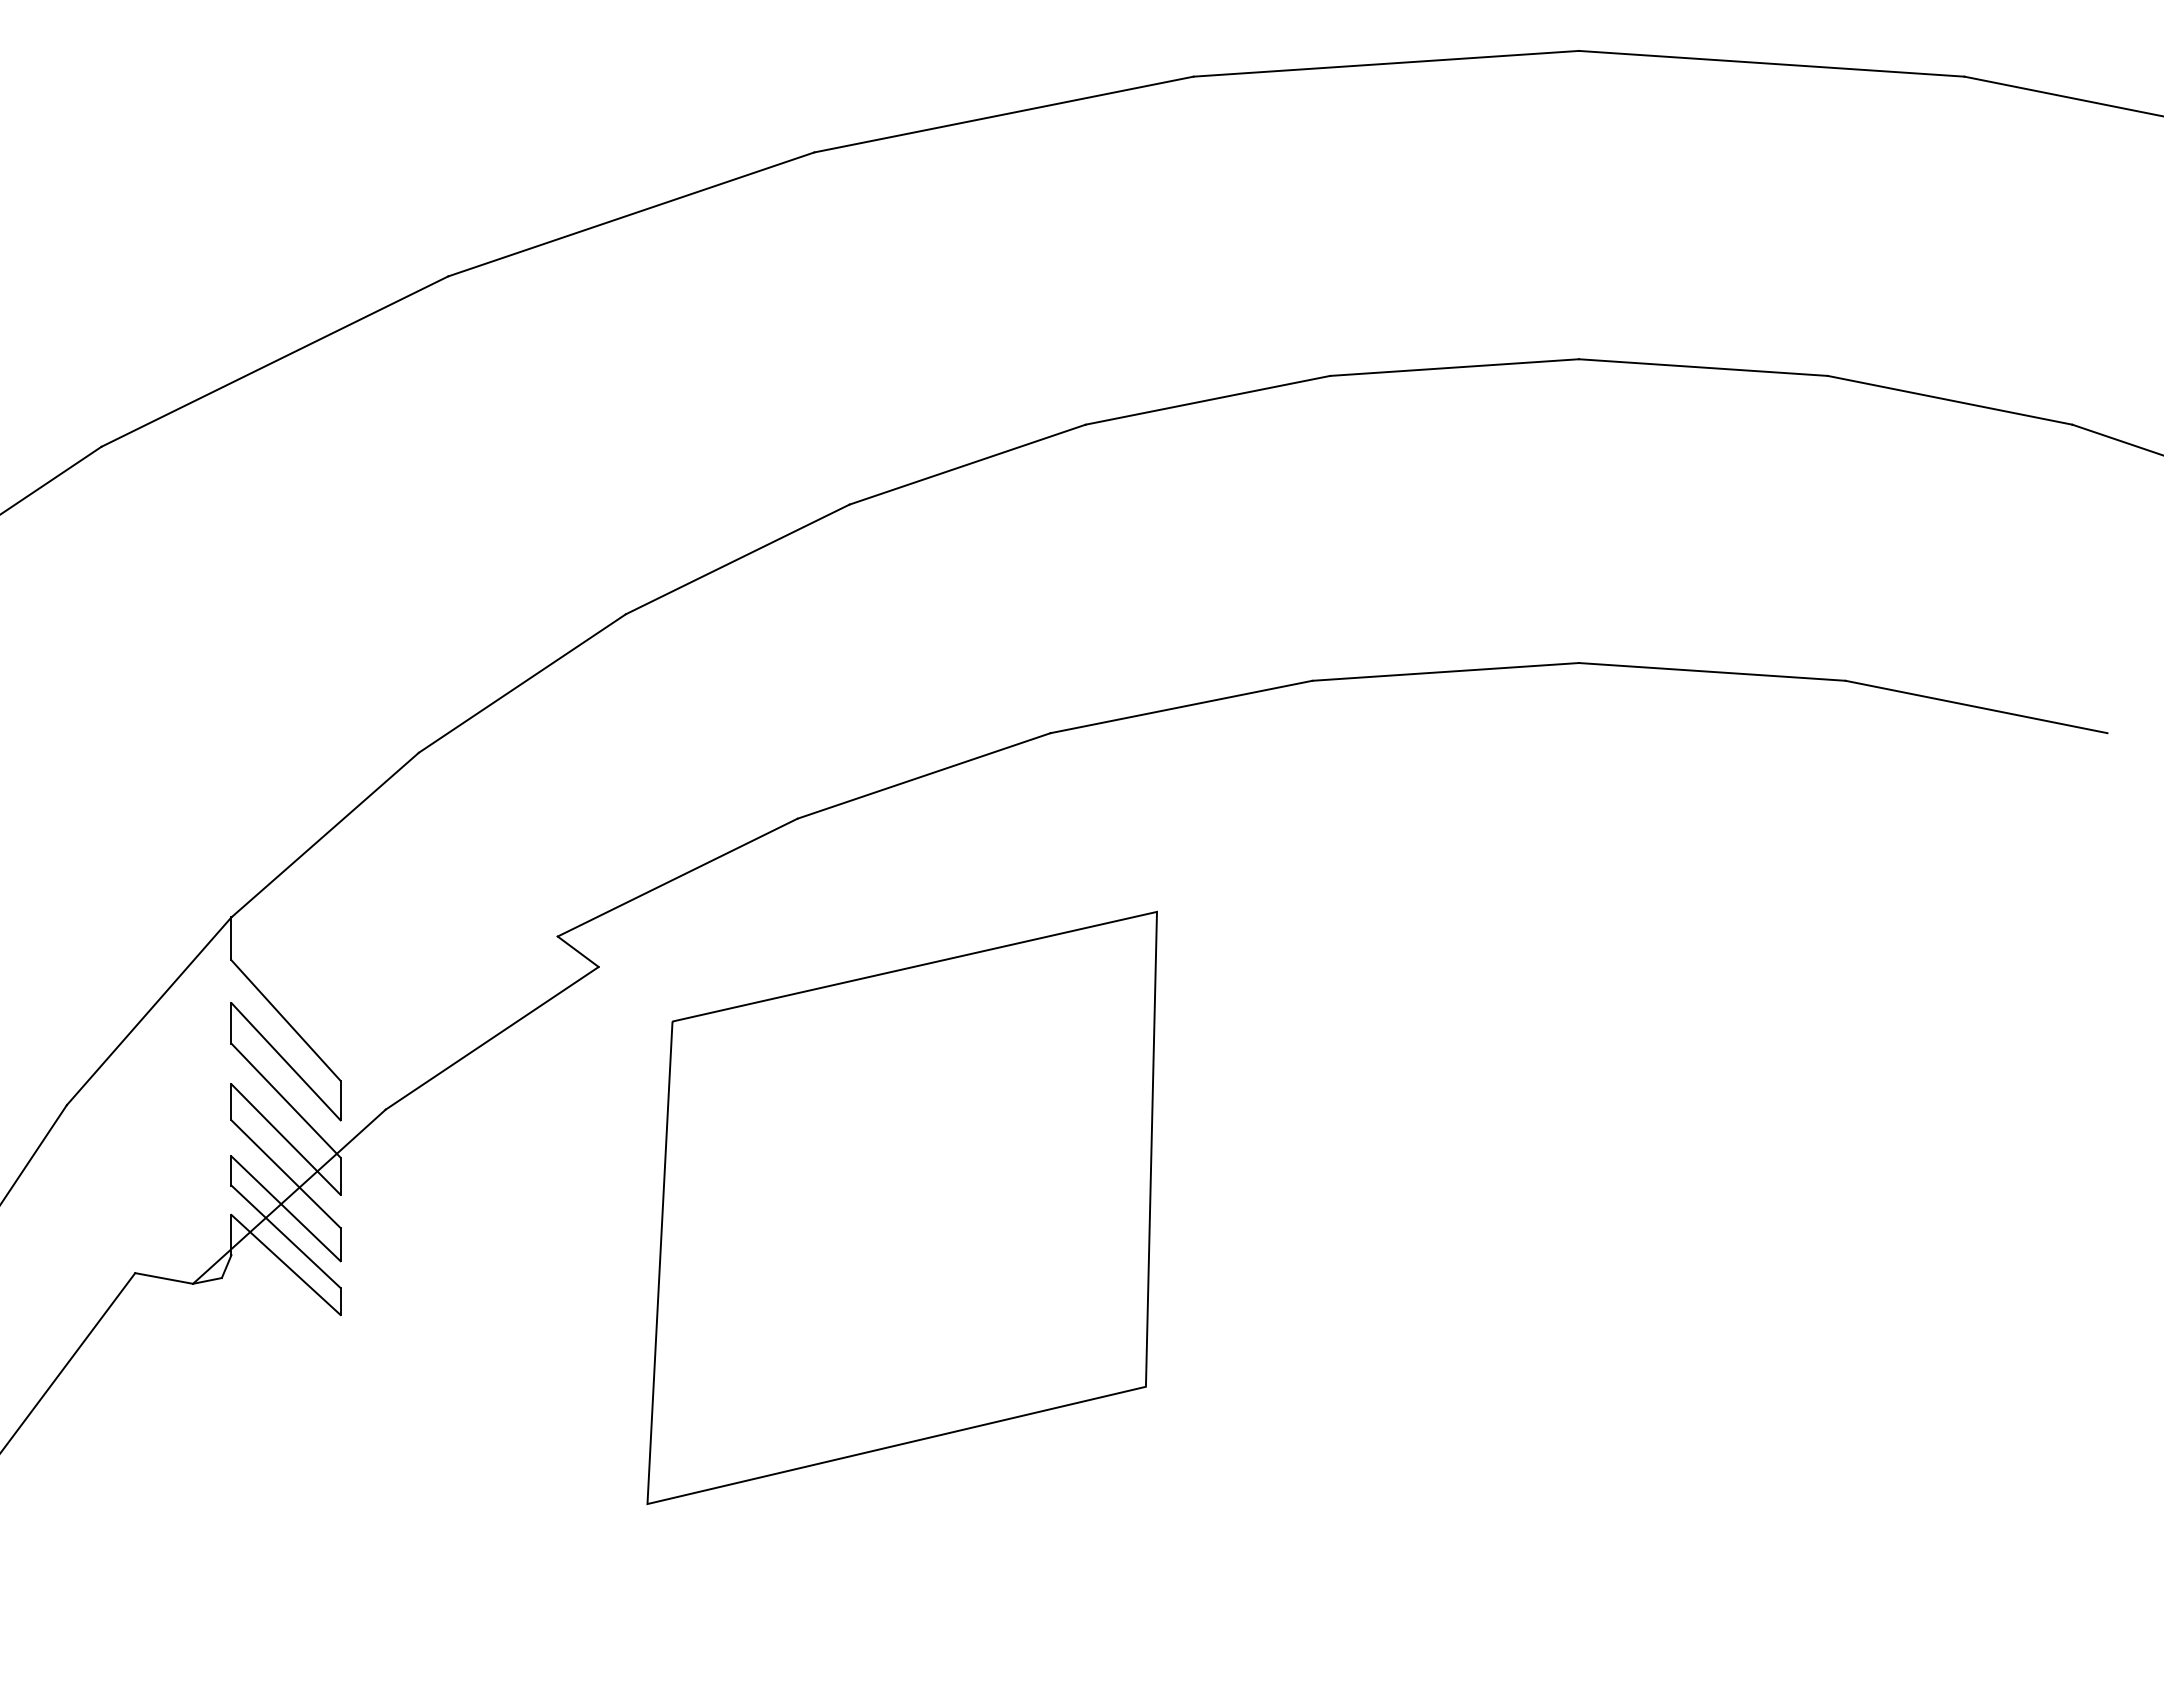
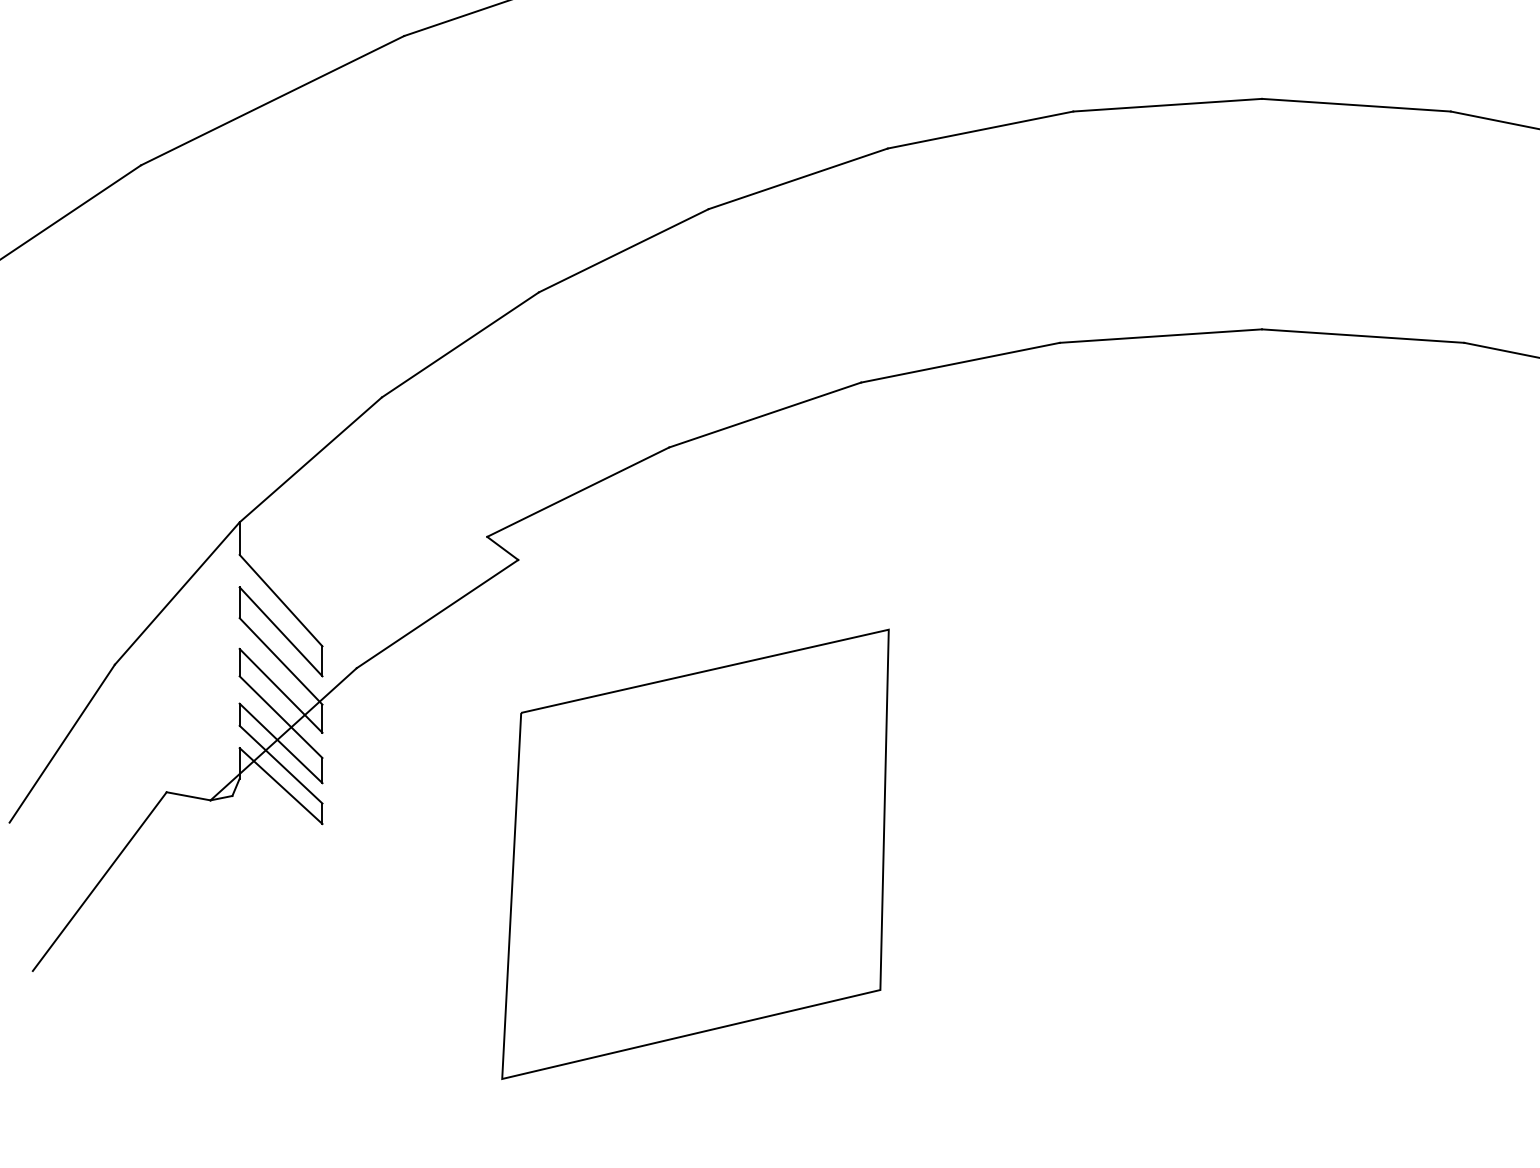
part: (901, 1207) -> (694, 853), moved

